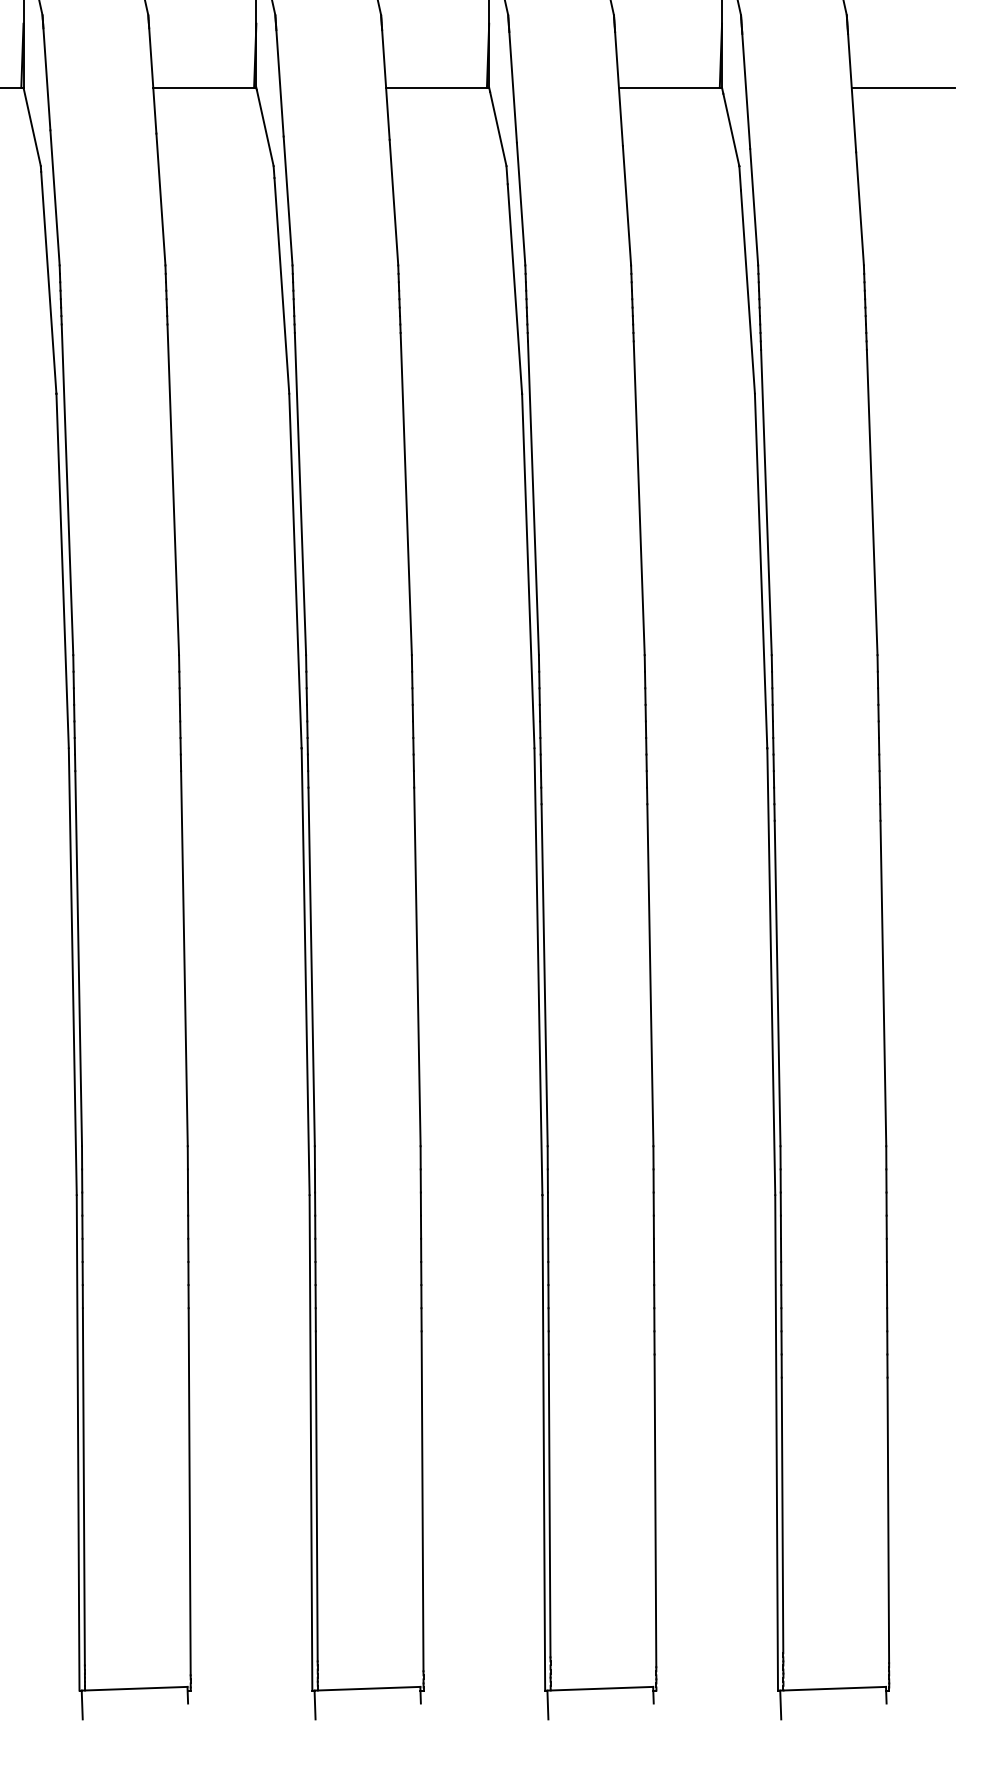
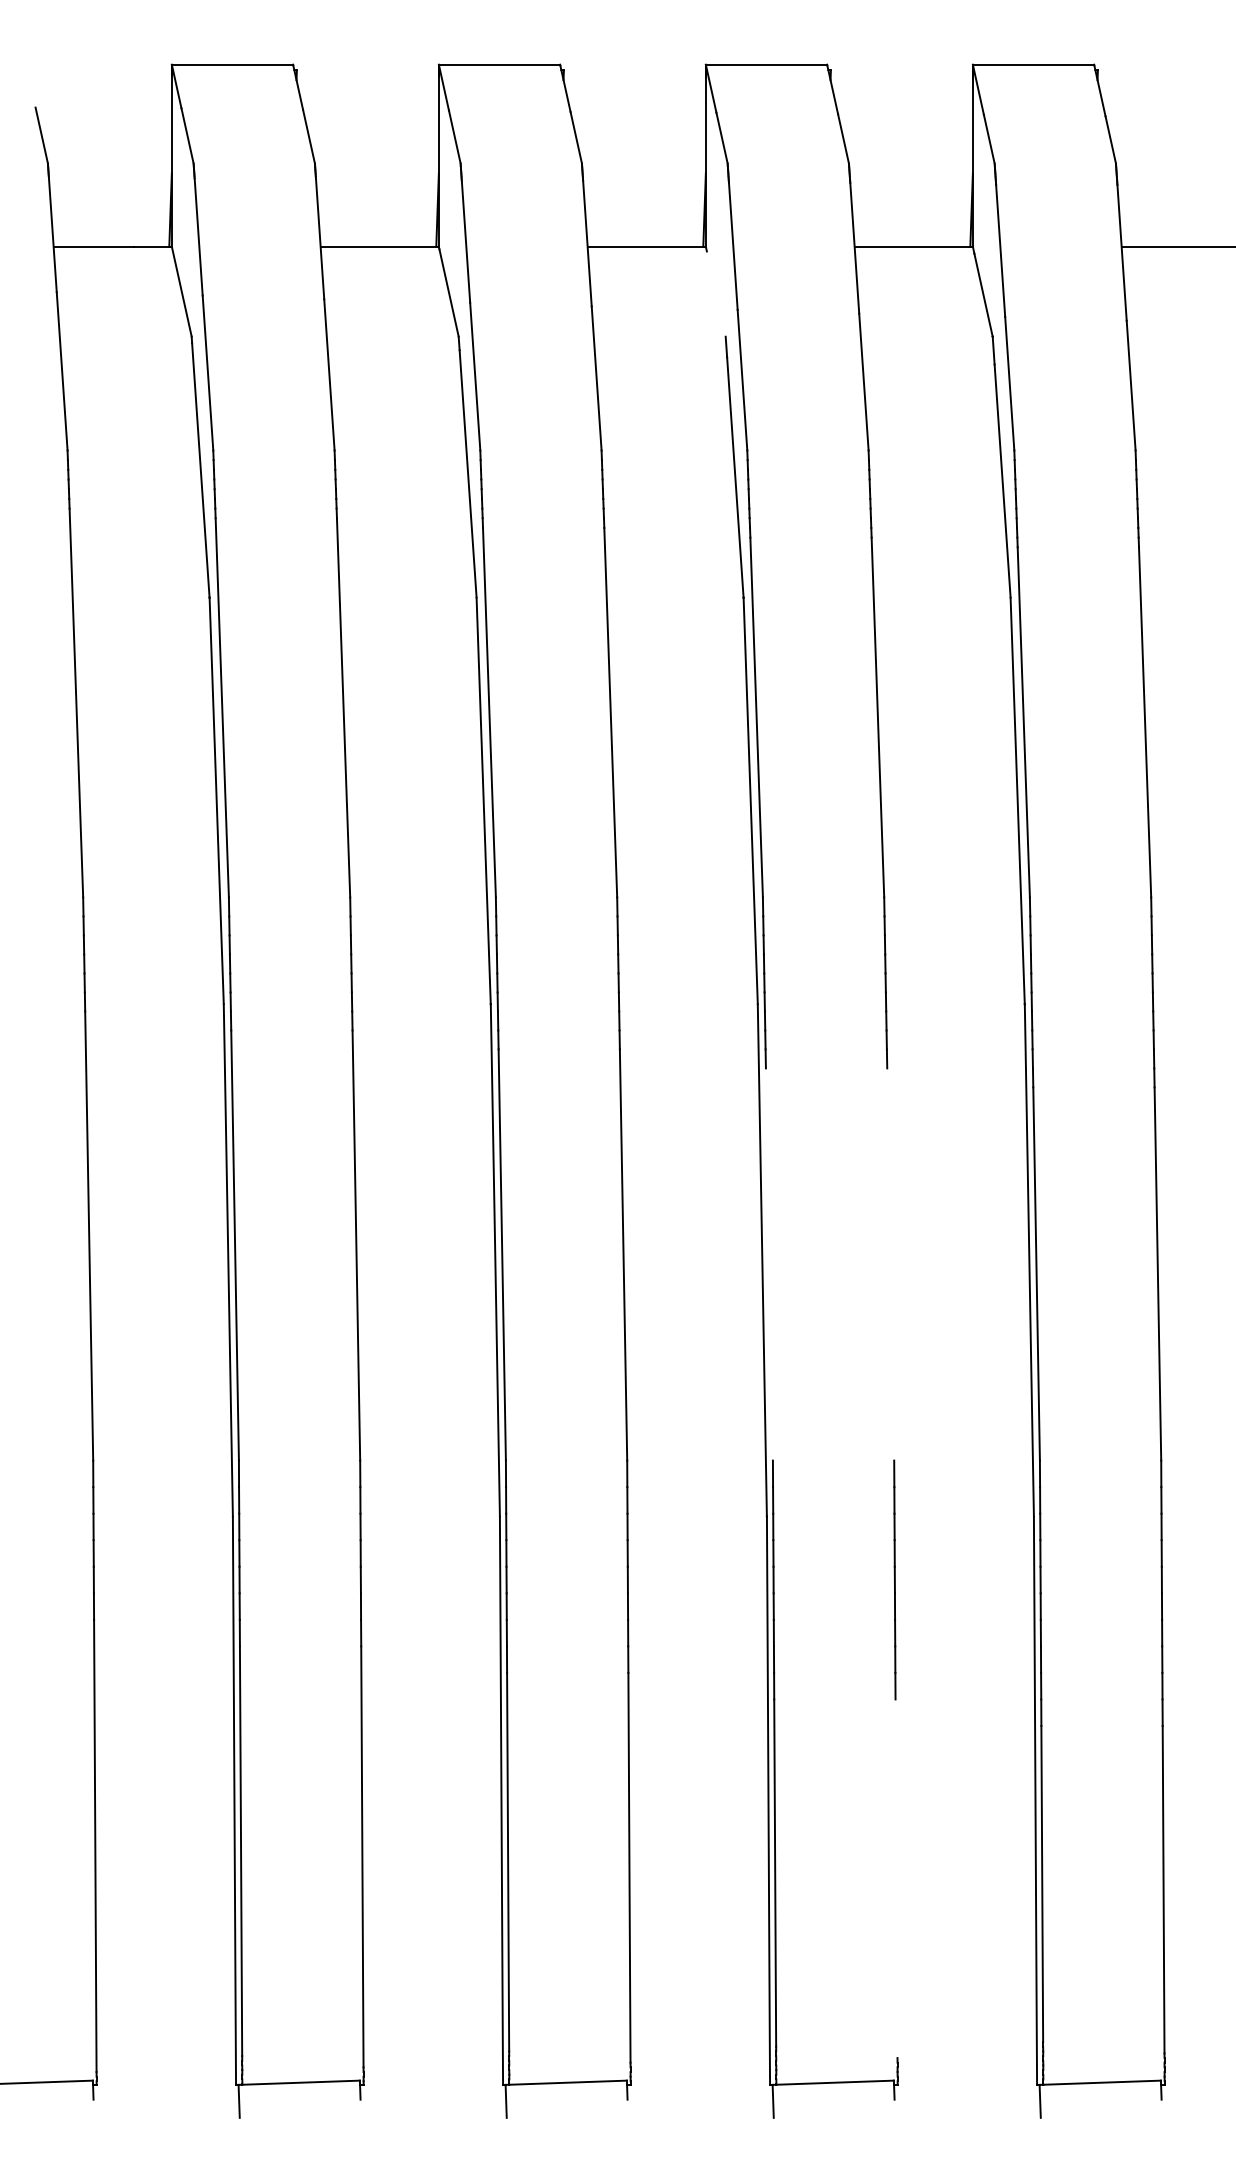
line: (497, 128) -> (715, 293), removed
line: (543, 975) -> (768, 1264), removed
line: (650, 975) -> (890, 1264), removed
line: (655, 1510) -> (896, 1878), removed

